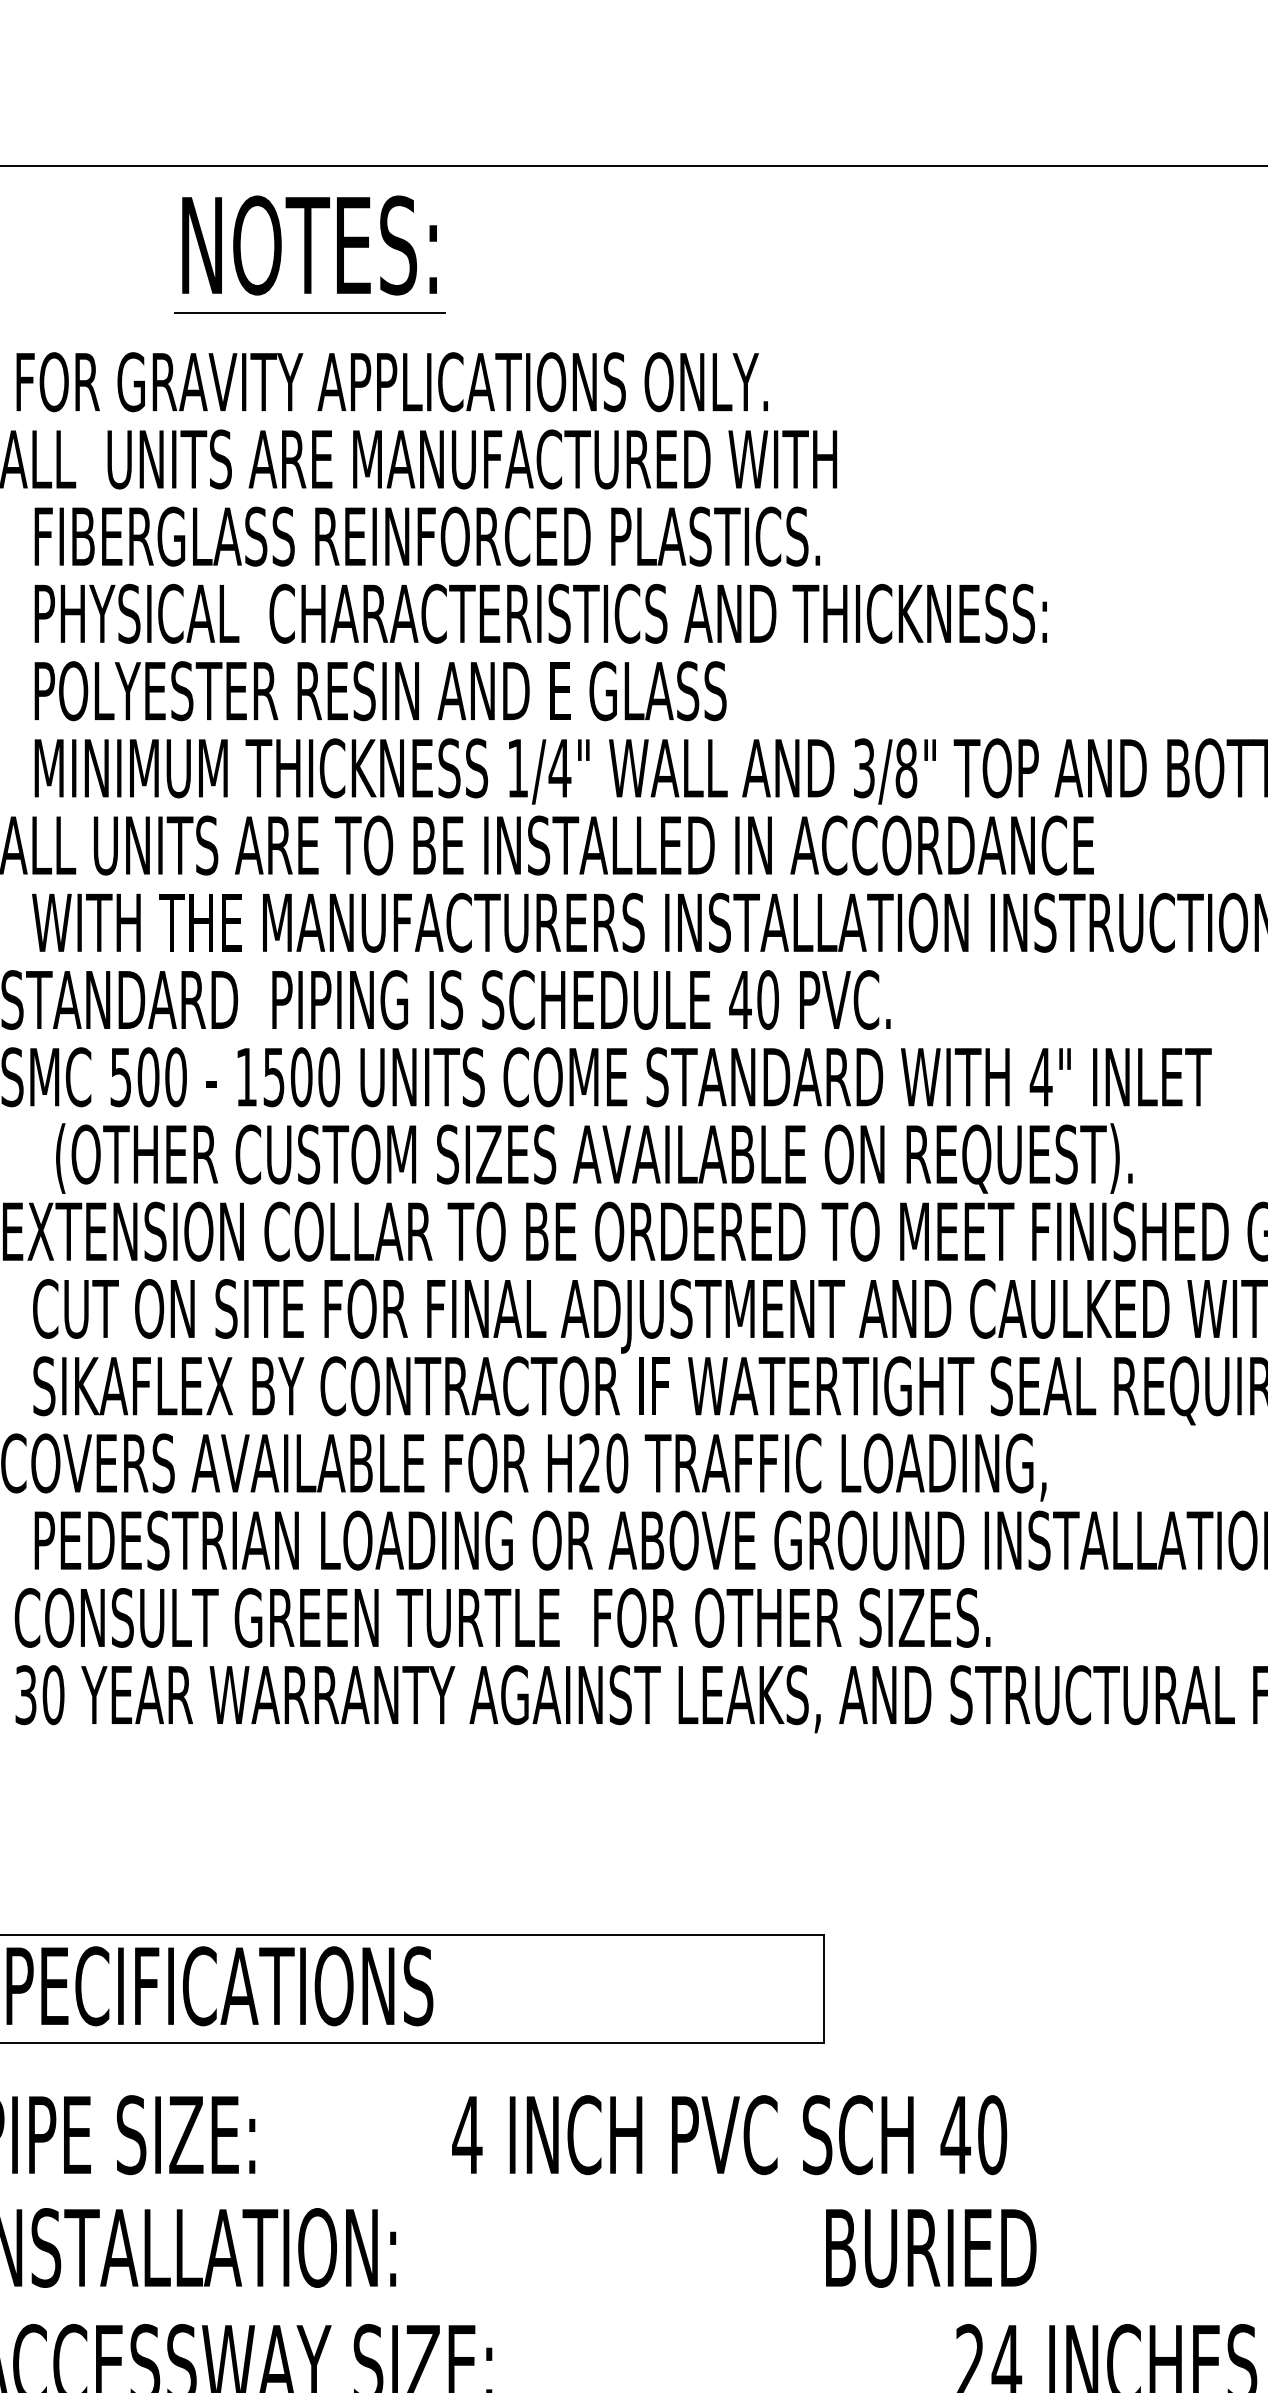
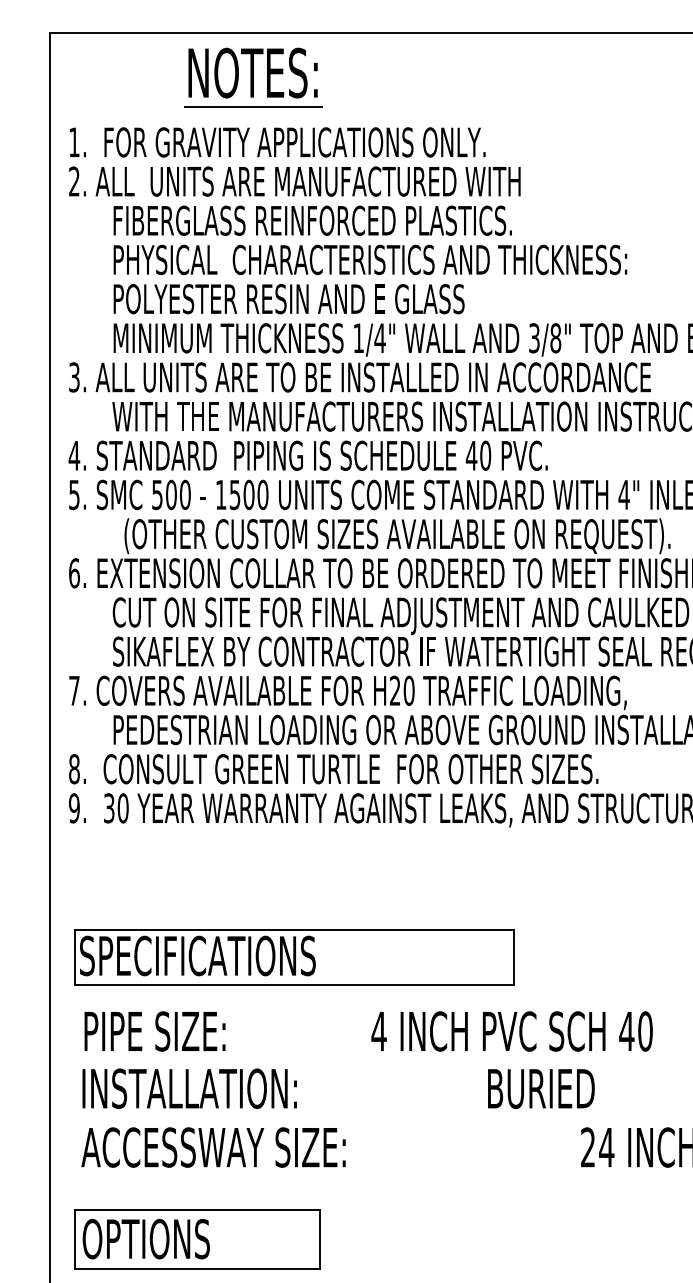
text: (728, 2135) -> (511, 1031), moved
text: (931, 2247) -> (541, 1088), moved

